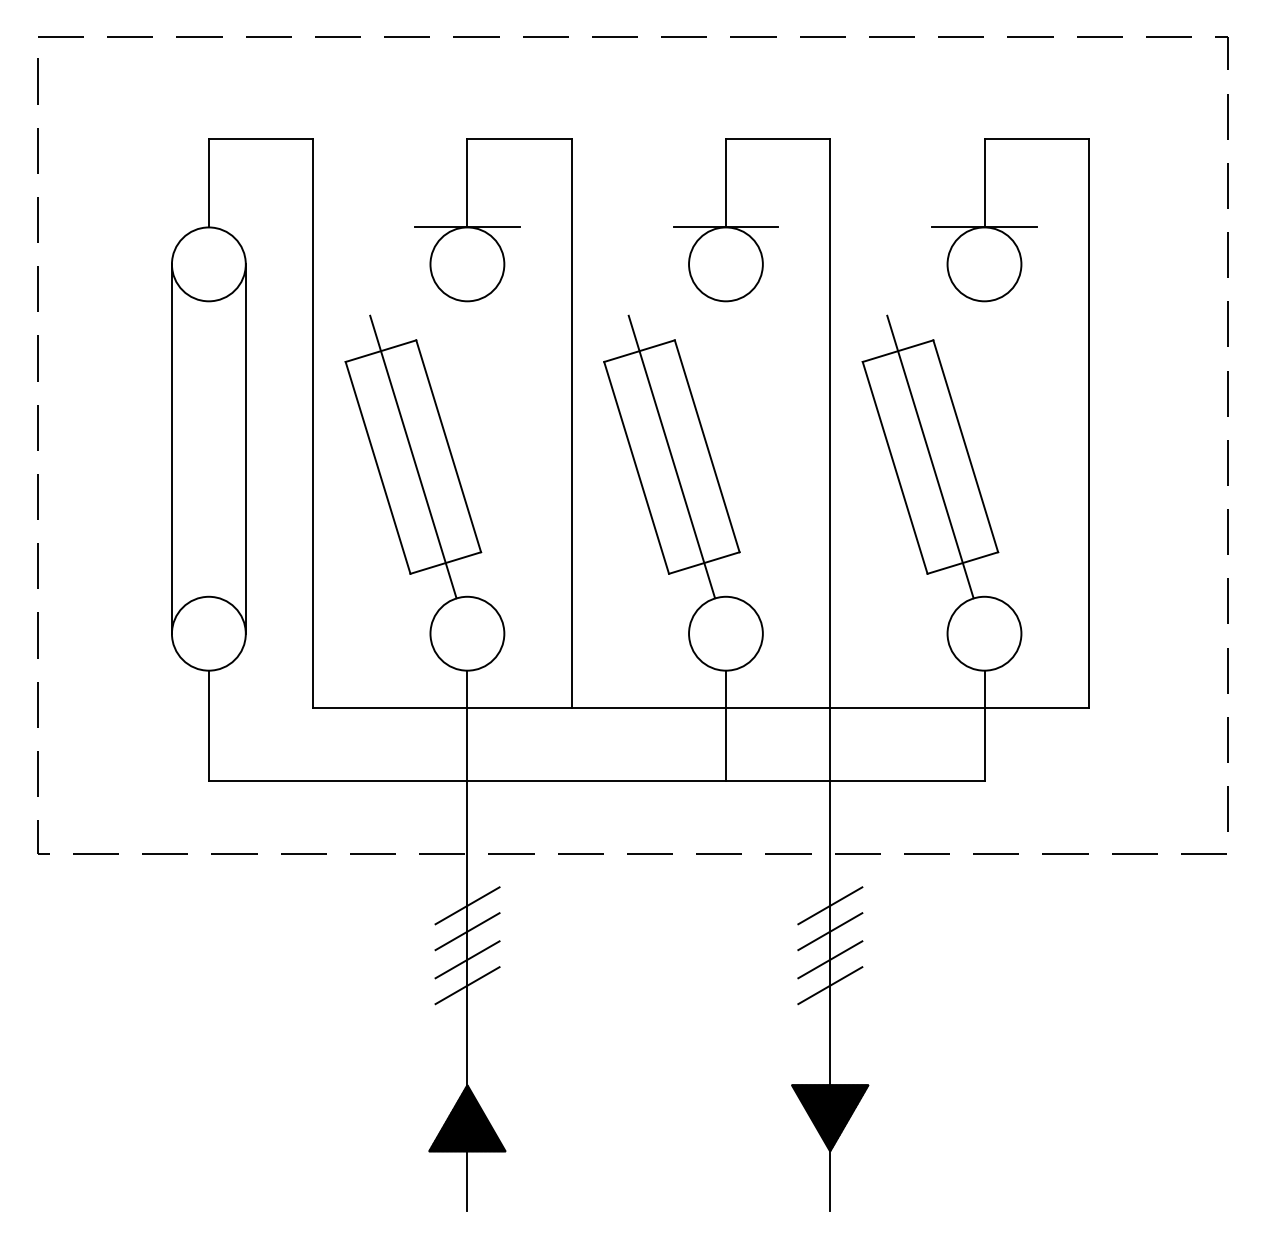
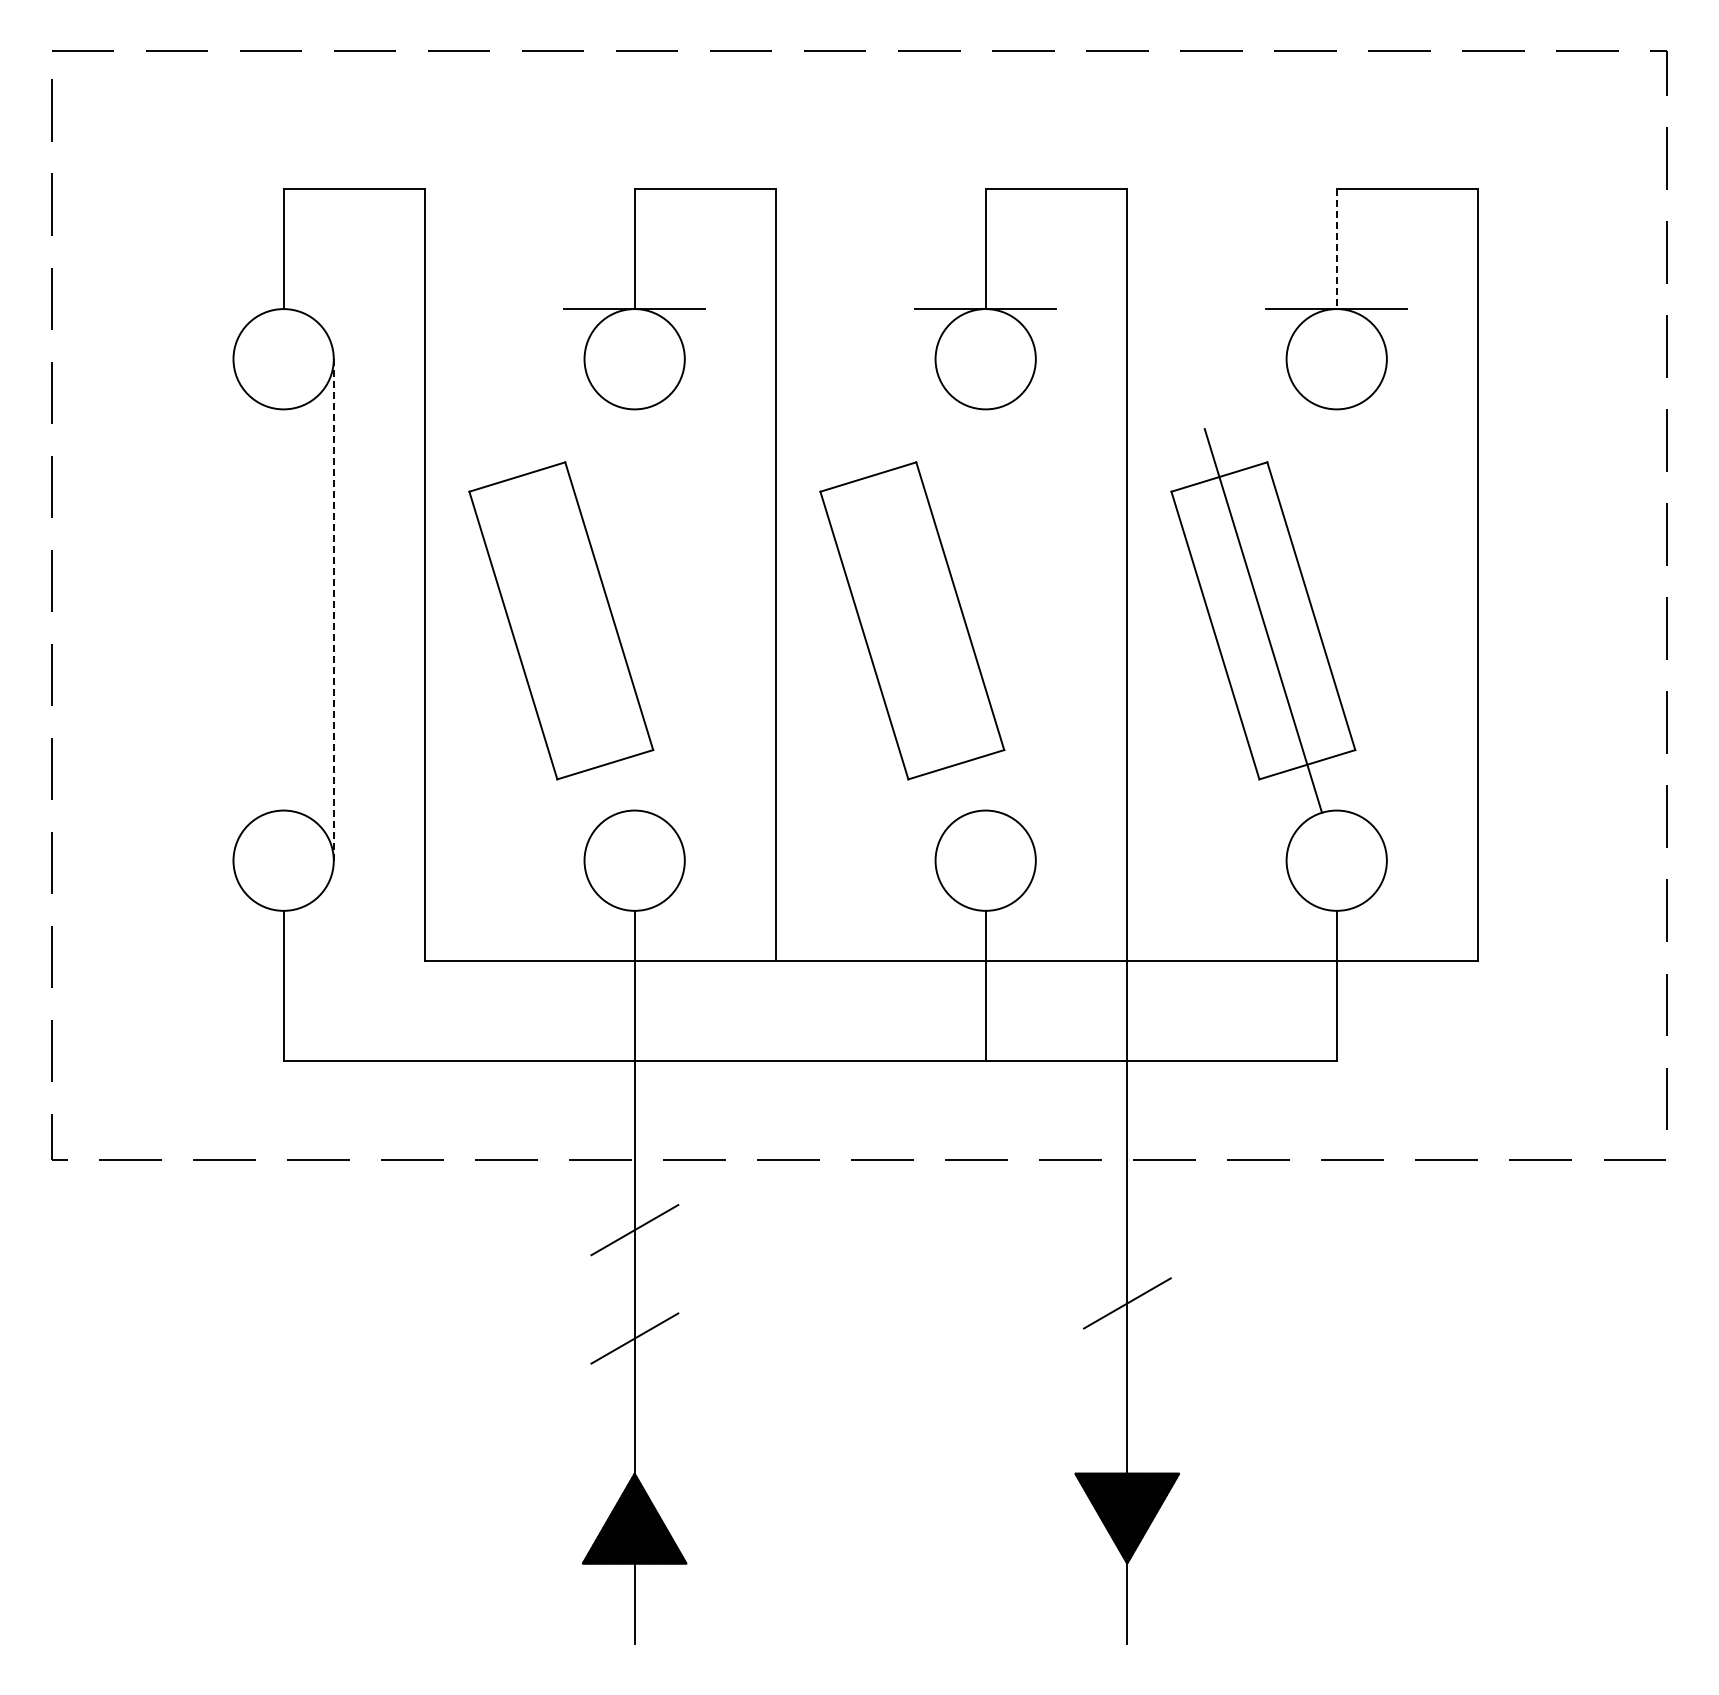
line: (984, 183) -> (1336, 249), solid -> dashed
line: (171, 448) -> (233, 609), removed
line: (245, 448) -> (333, 609), solid -> dashed
line: (412, 456) -> (560, 620), removed
line: (671, 456) -> (911, 620), removed
line: (830, 906) -> (1127, 1230), removed
line: (467, 931) -> (634, 1265), removed
line: (830, 931) -> (1127, 1265), removed
line: (467, 959) -> (634, 1303), removed
line: (830, 985) -> (1127, 1338), removed

